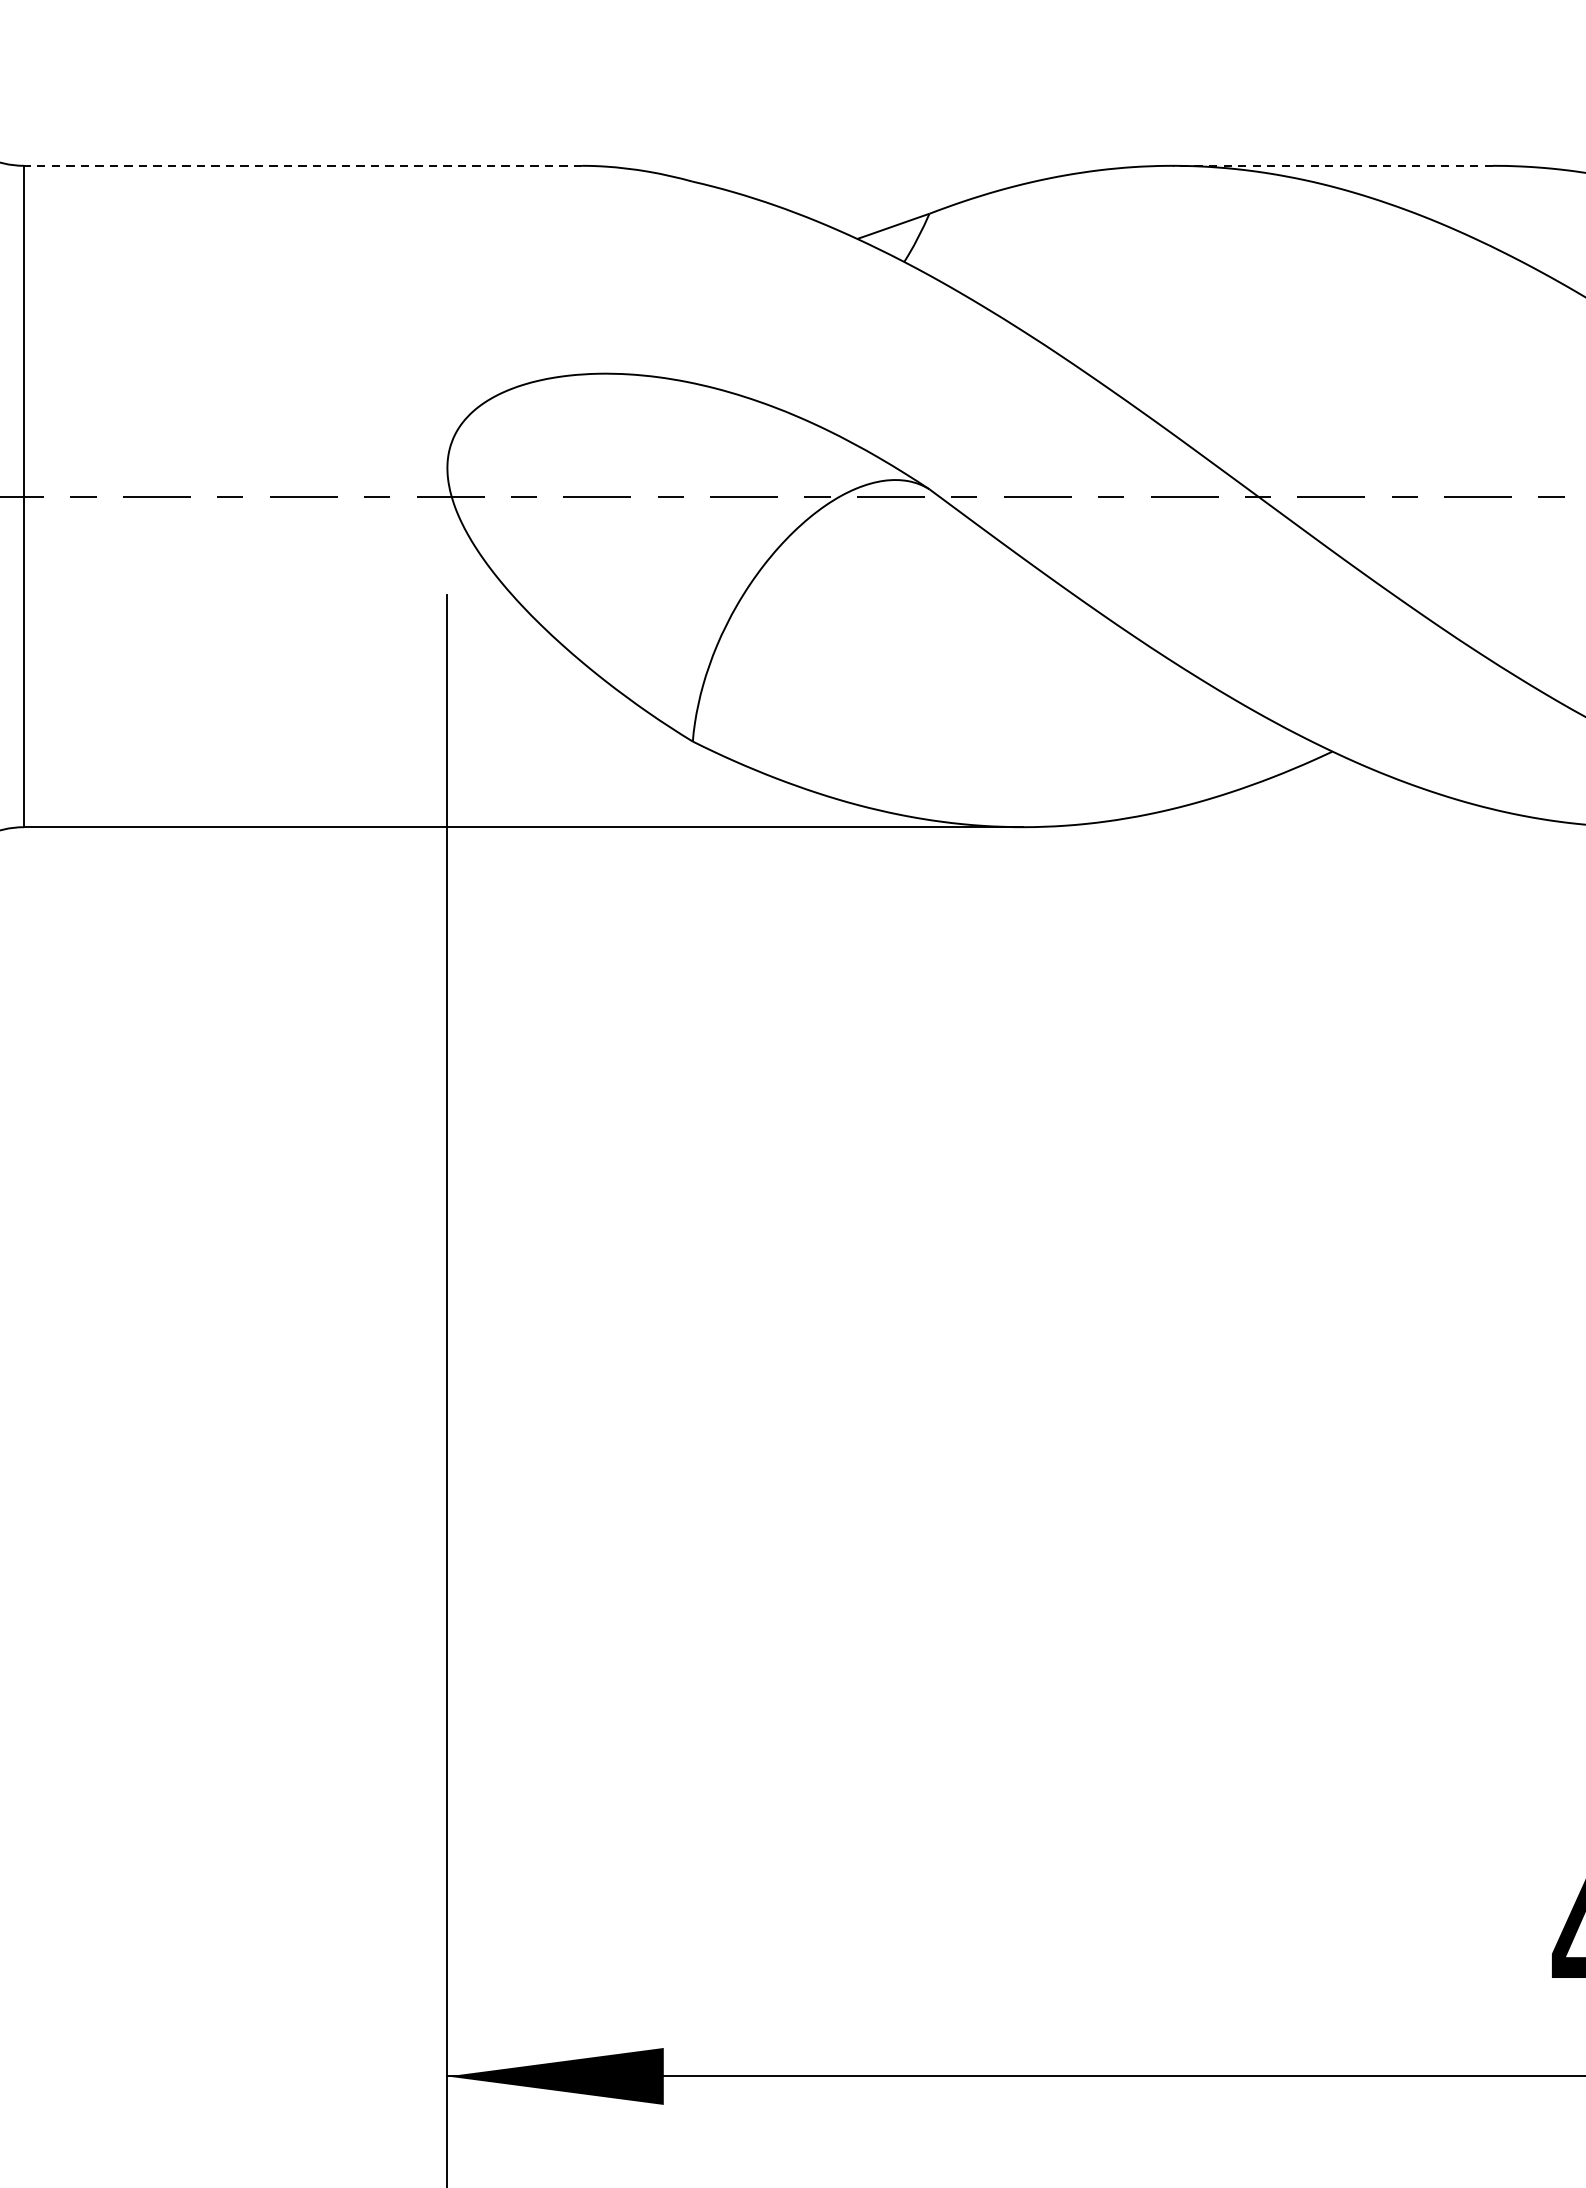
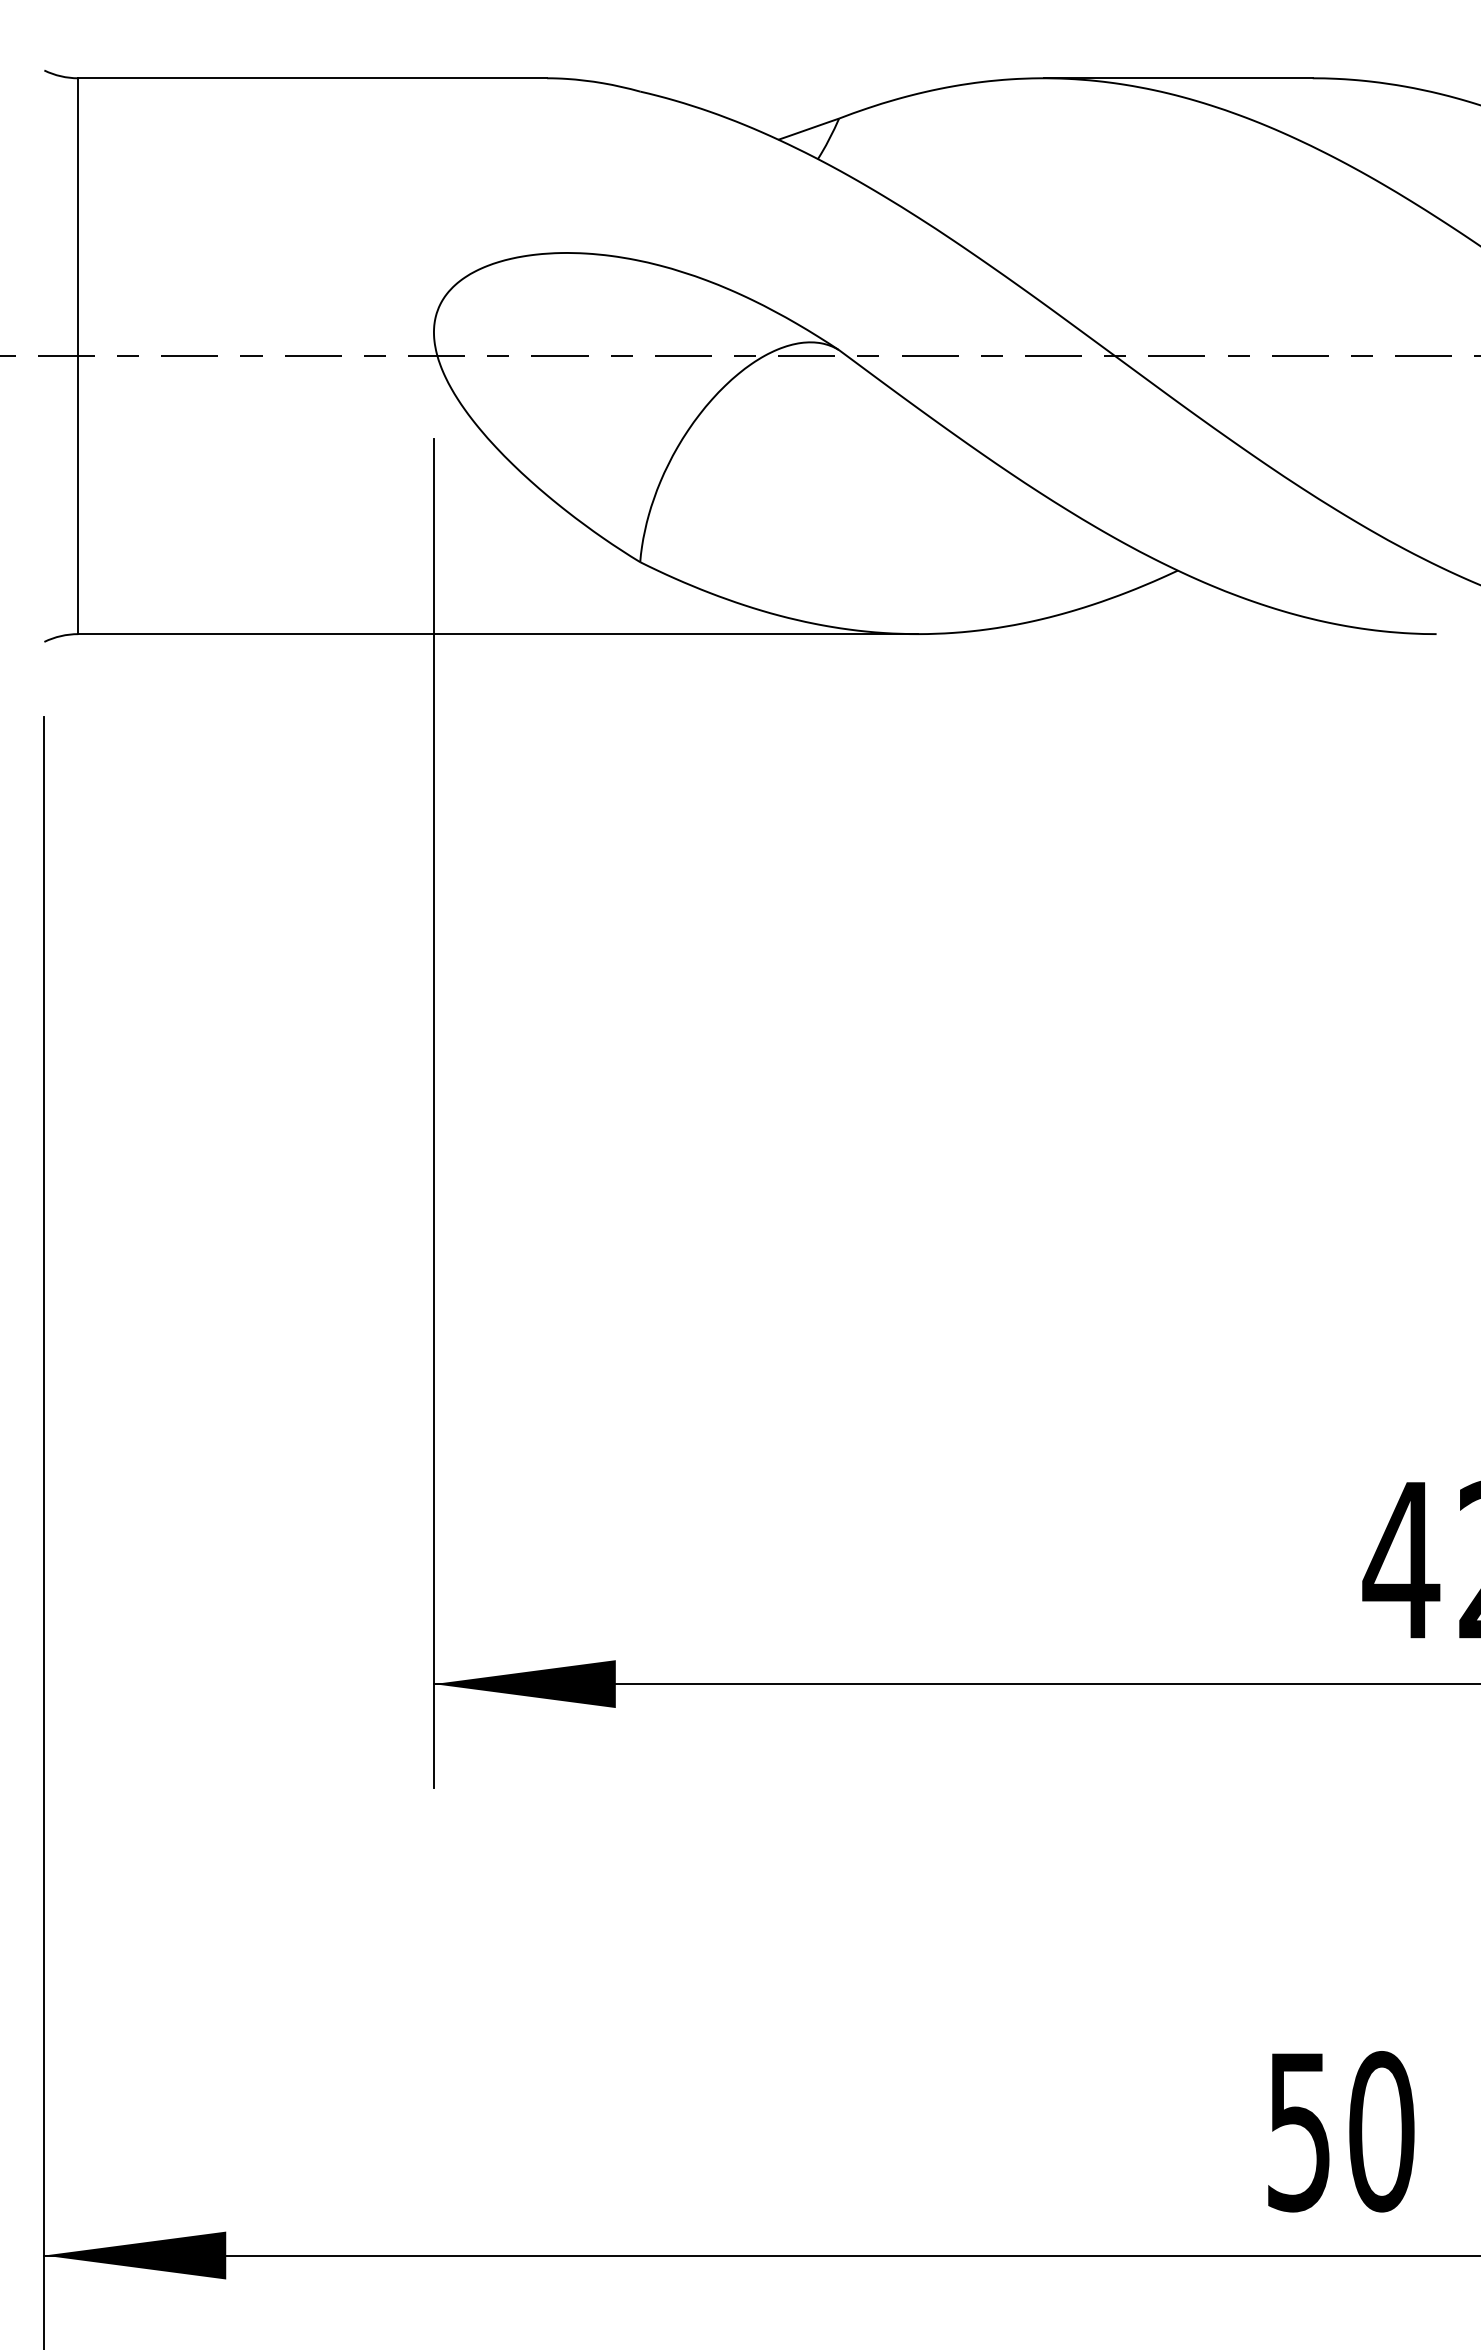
line: (302, 166) -> (312, 78), dashed -> solid
line: (1332, 166) -> (1177, 78), dashed -> solid

